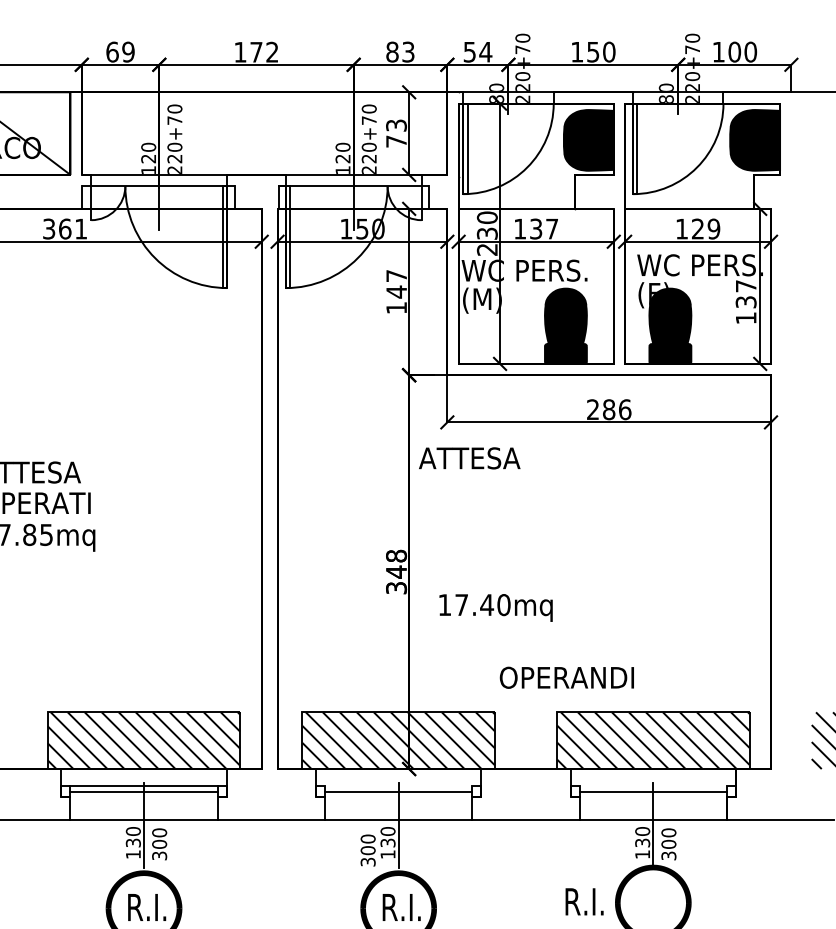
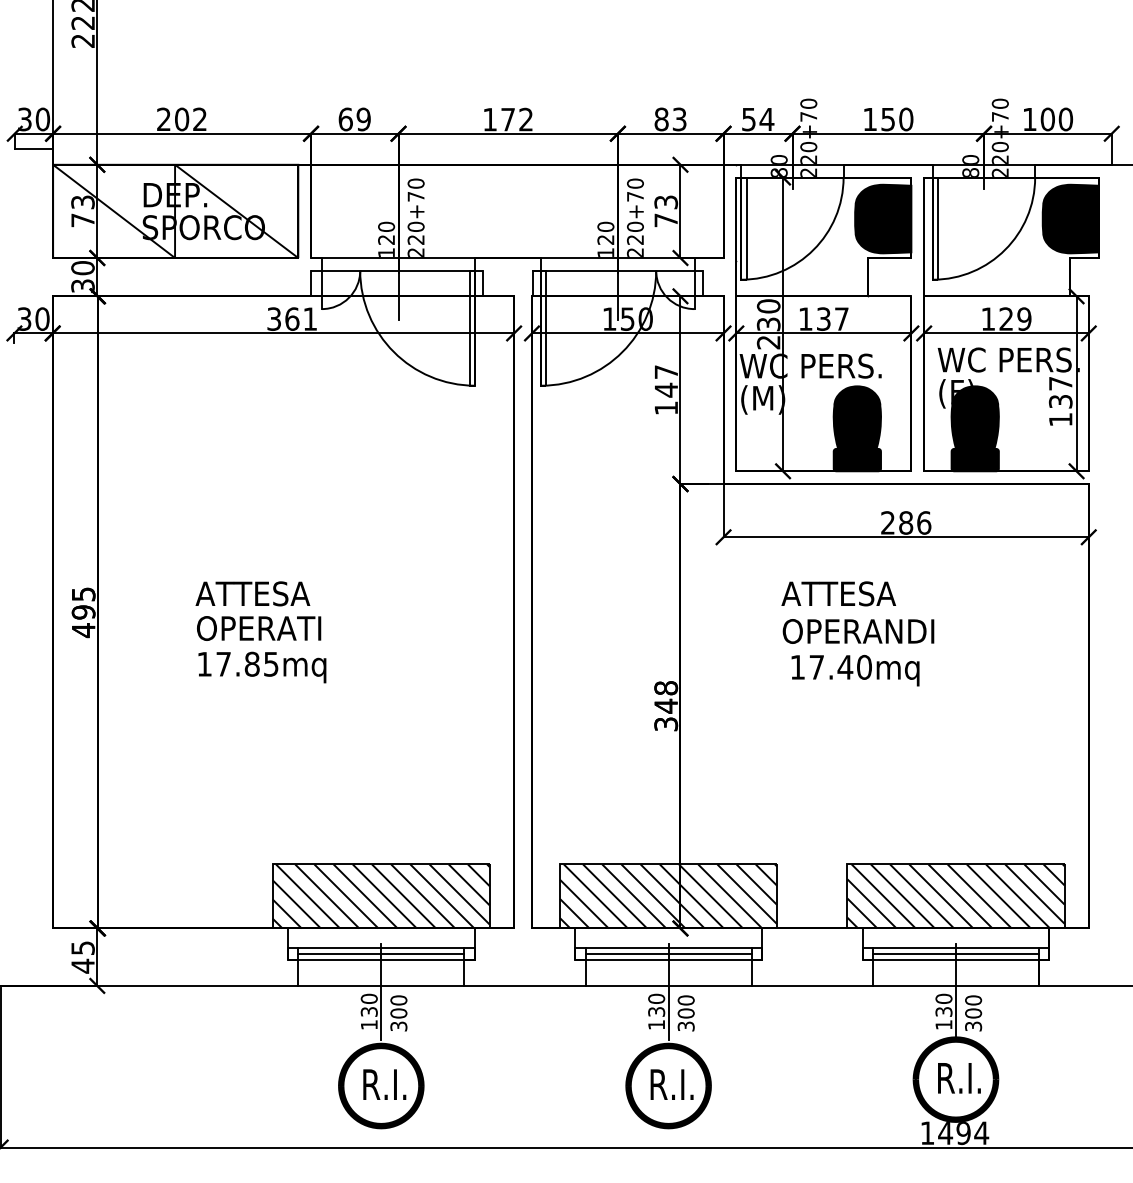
text: (469, 458) -> (838, 593), moved
text: (496, 607) -> (855, 670), moved
text: (566, 677) -> (858, 631), moved
line: (398, 785) -> (668, 947), added
line: (652, 785) -> (955, 947), added
line: (144, 797) -> (381, 960), added
line: (398, 797) -> (668, 960), added
line: (652, 797) -> (955, 960), added
text: (367, 850) -> (685, 1013), moved
text: (584, 902) -> (959, 1078), moved

